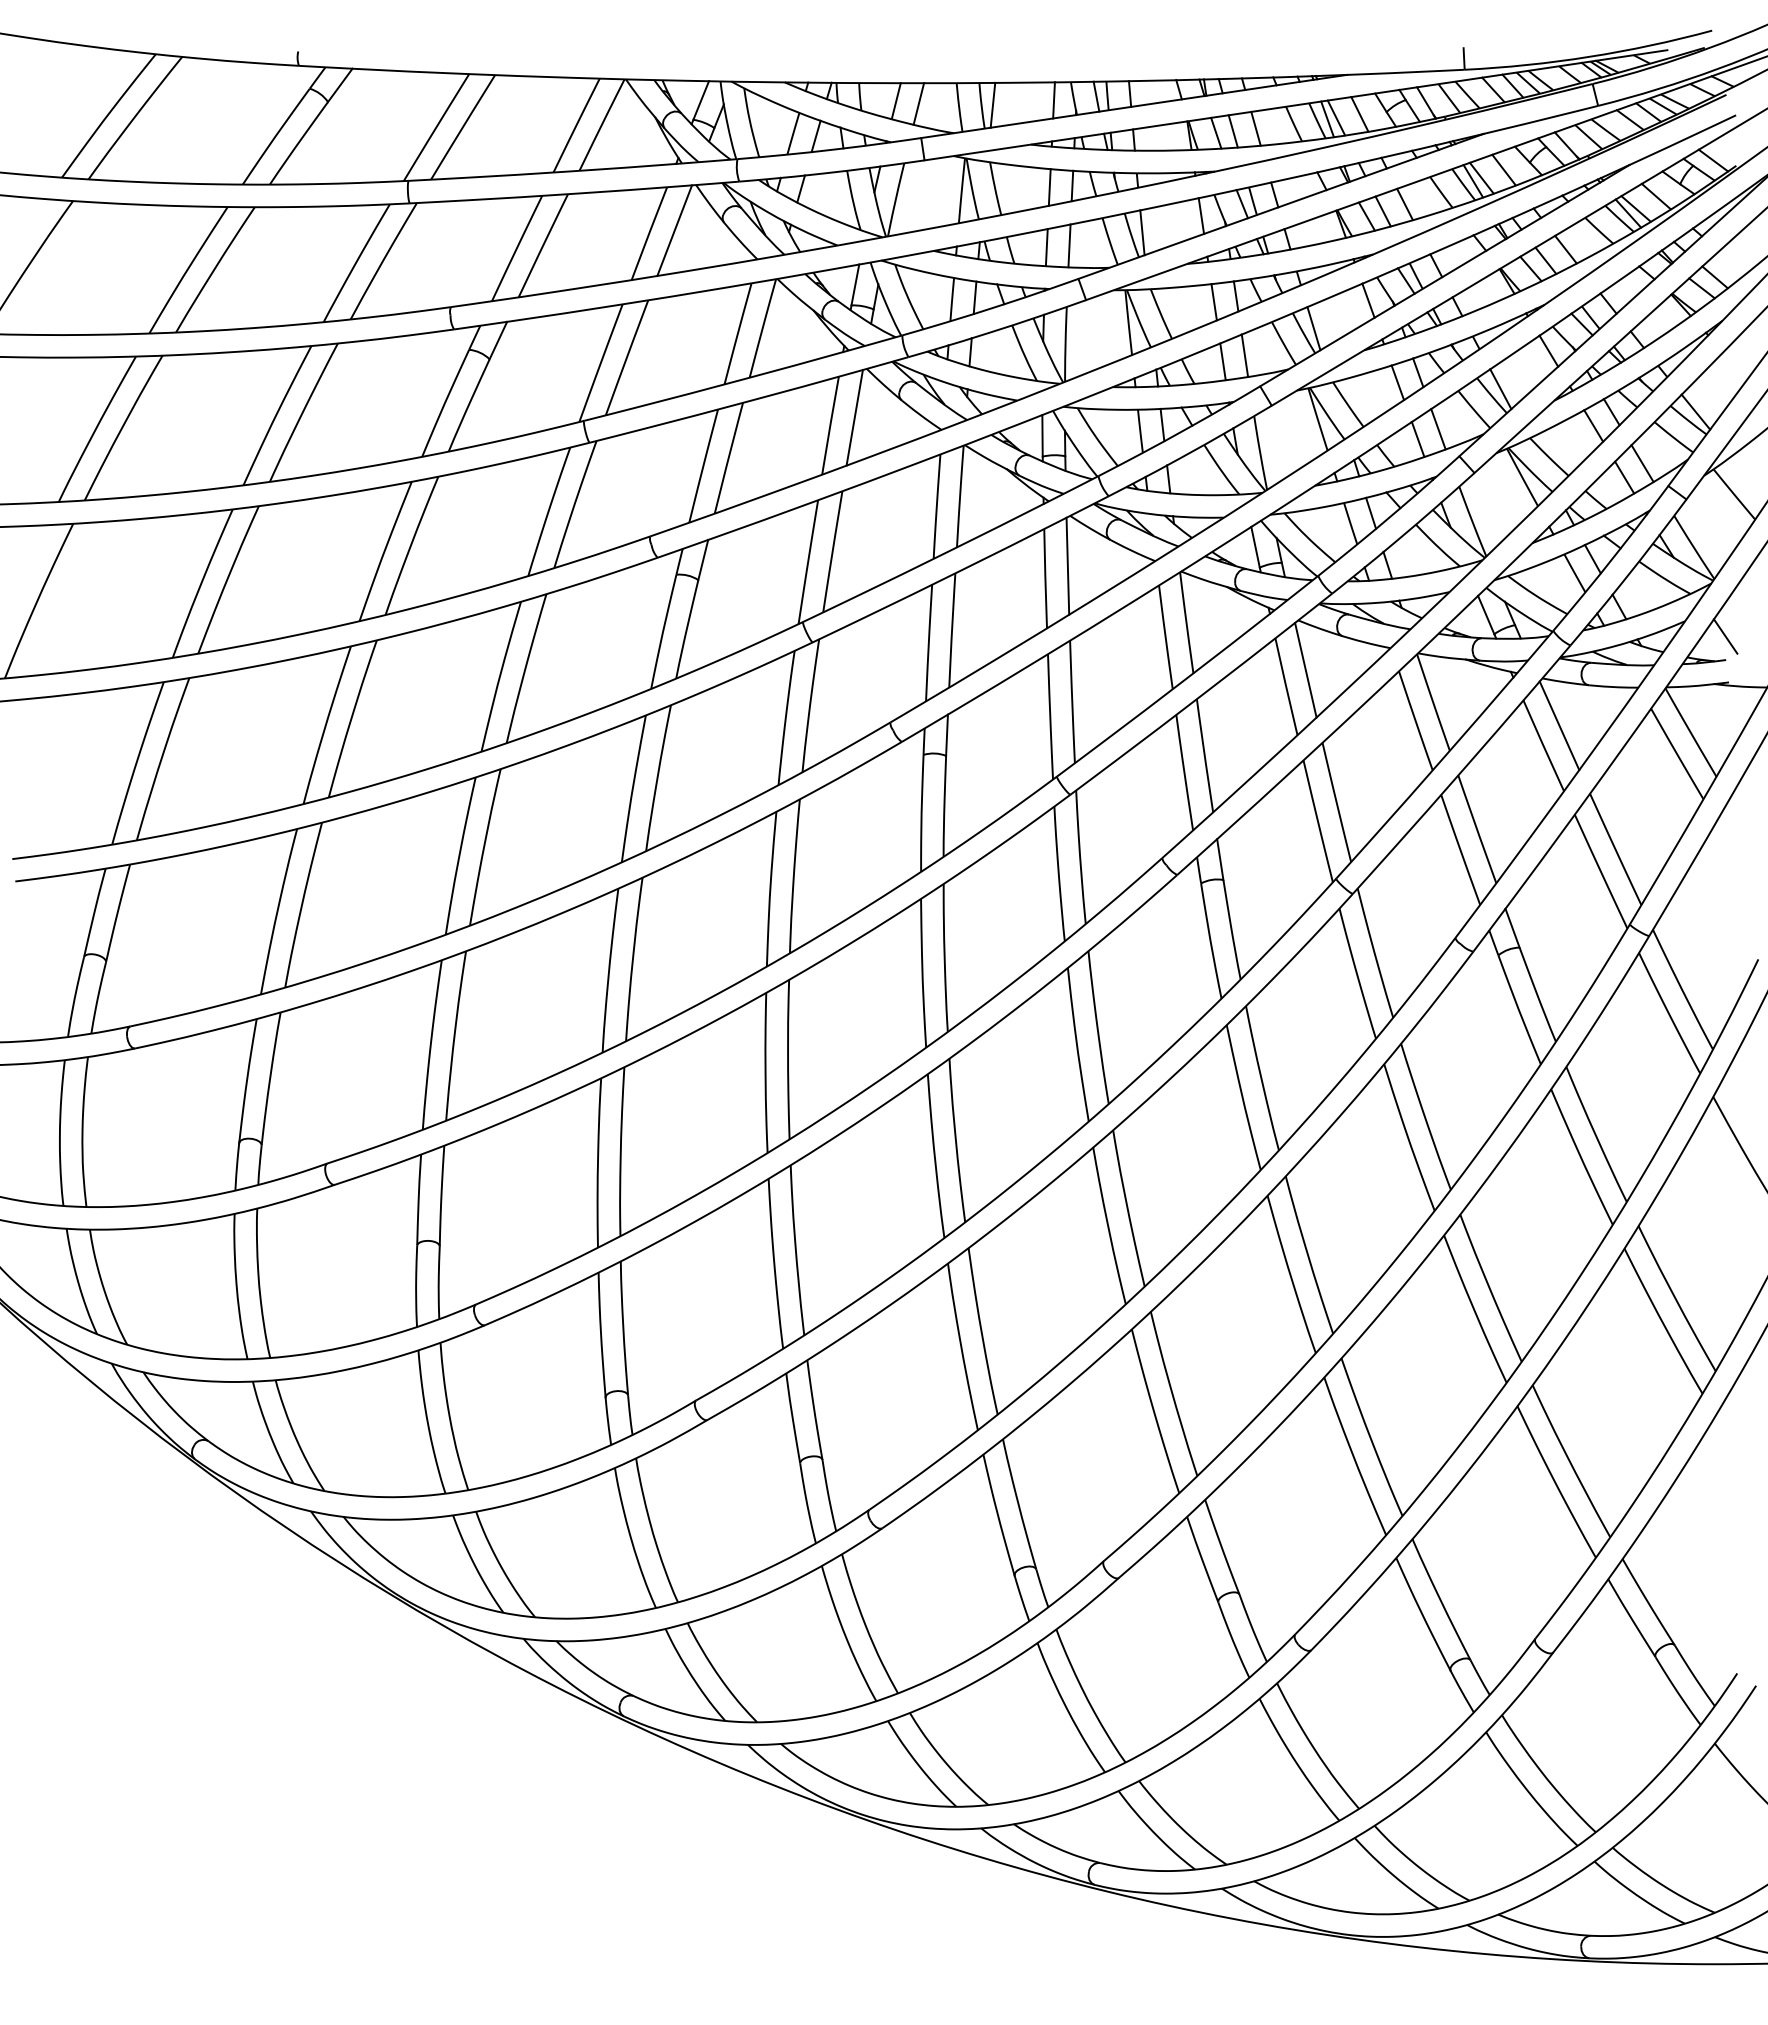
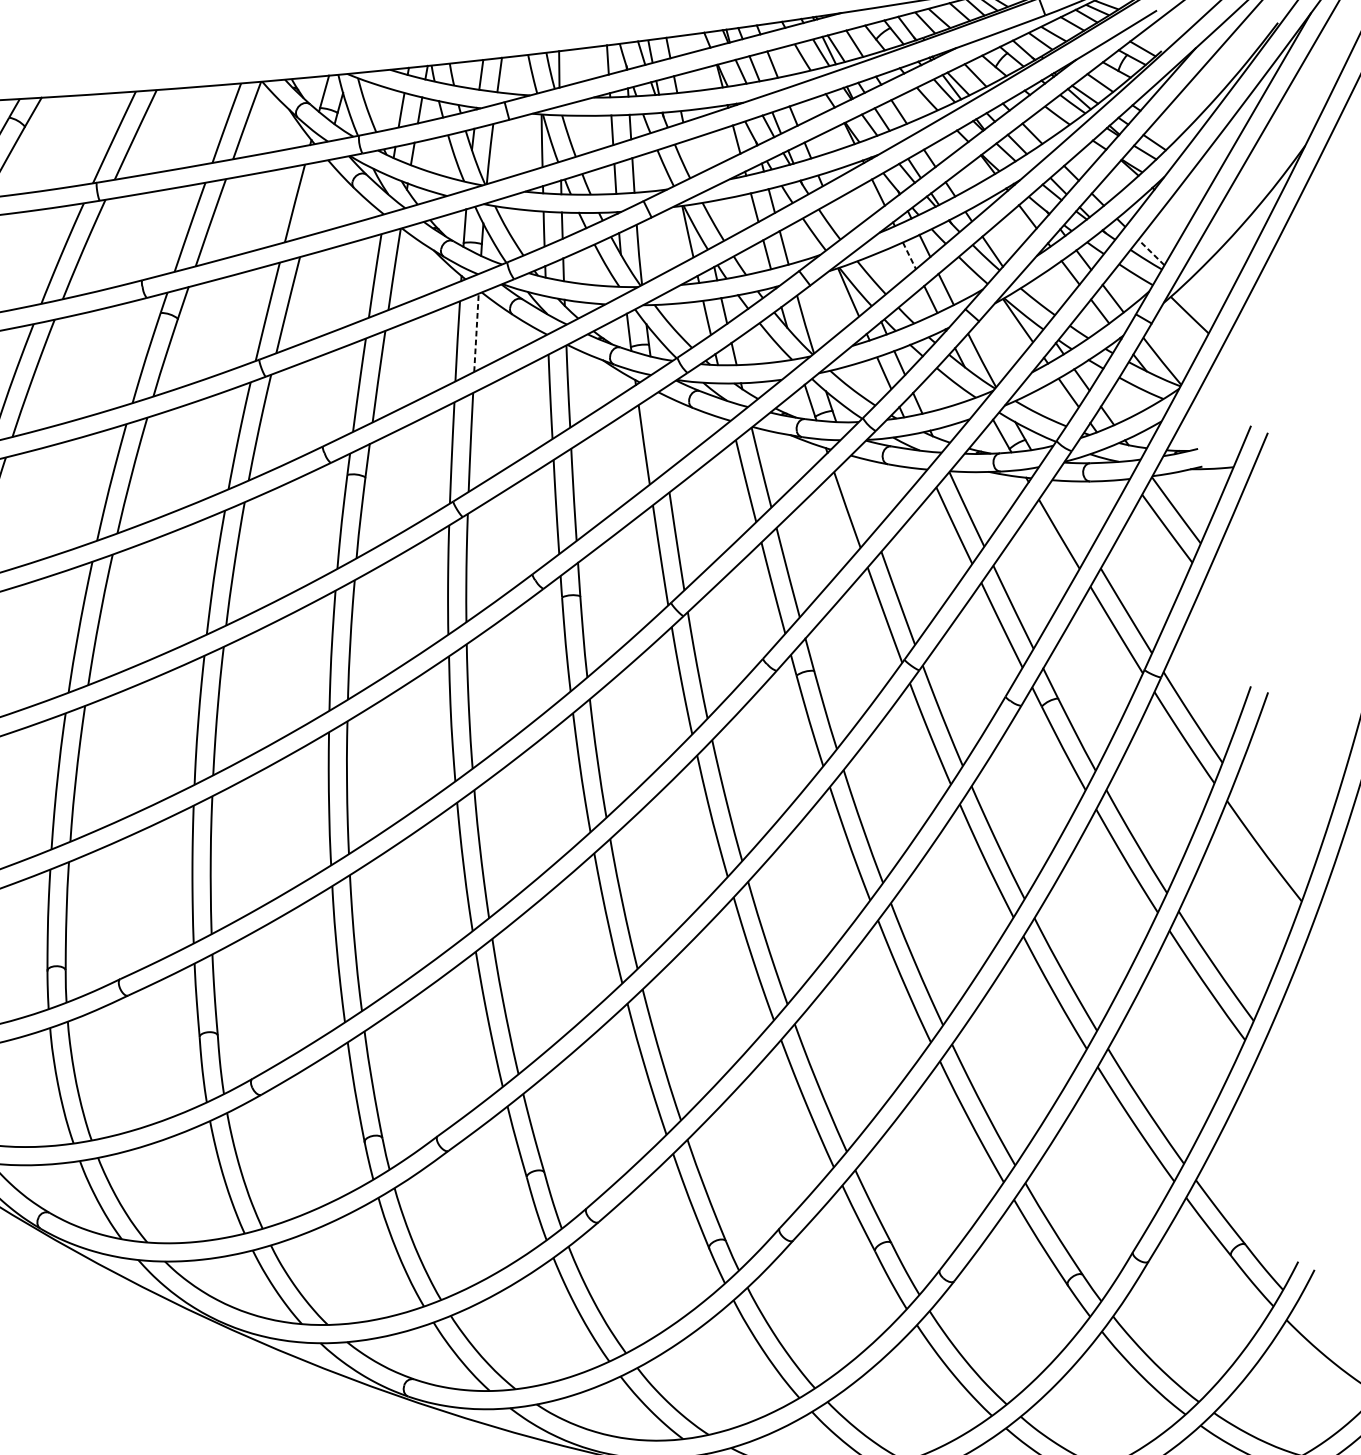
line: (674, 230) -> (314, 198), removed
line: (1142, 232) -> (690, 158), removed
line: (1313, 328) -> (836, 219), removed
line: (1397, 383) -> (909, 256), solid -> dashed
line: (1695, 412) -> (1151, 252), solid -> dashed
line: (854, 417) -> (476, 332), solid -> dashed
line: (1067, 565) -> (660, 432), removed
line: (1725, 636) -> (1195, 430), removed
line: (1305, 669) -> (861, 494), removed
line: (1559, 725) -> (1070, 516), removed

